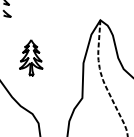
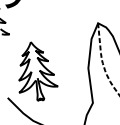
part: (31, 57) -> (36, 71), size x1.67

